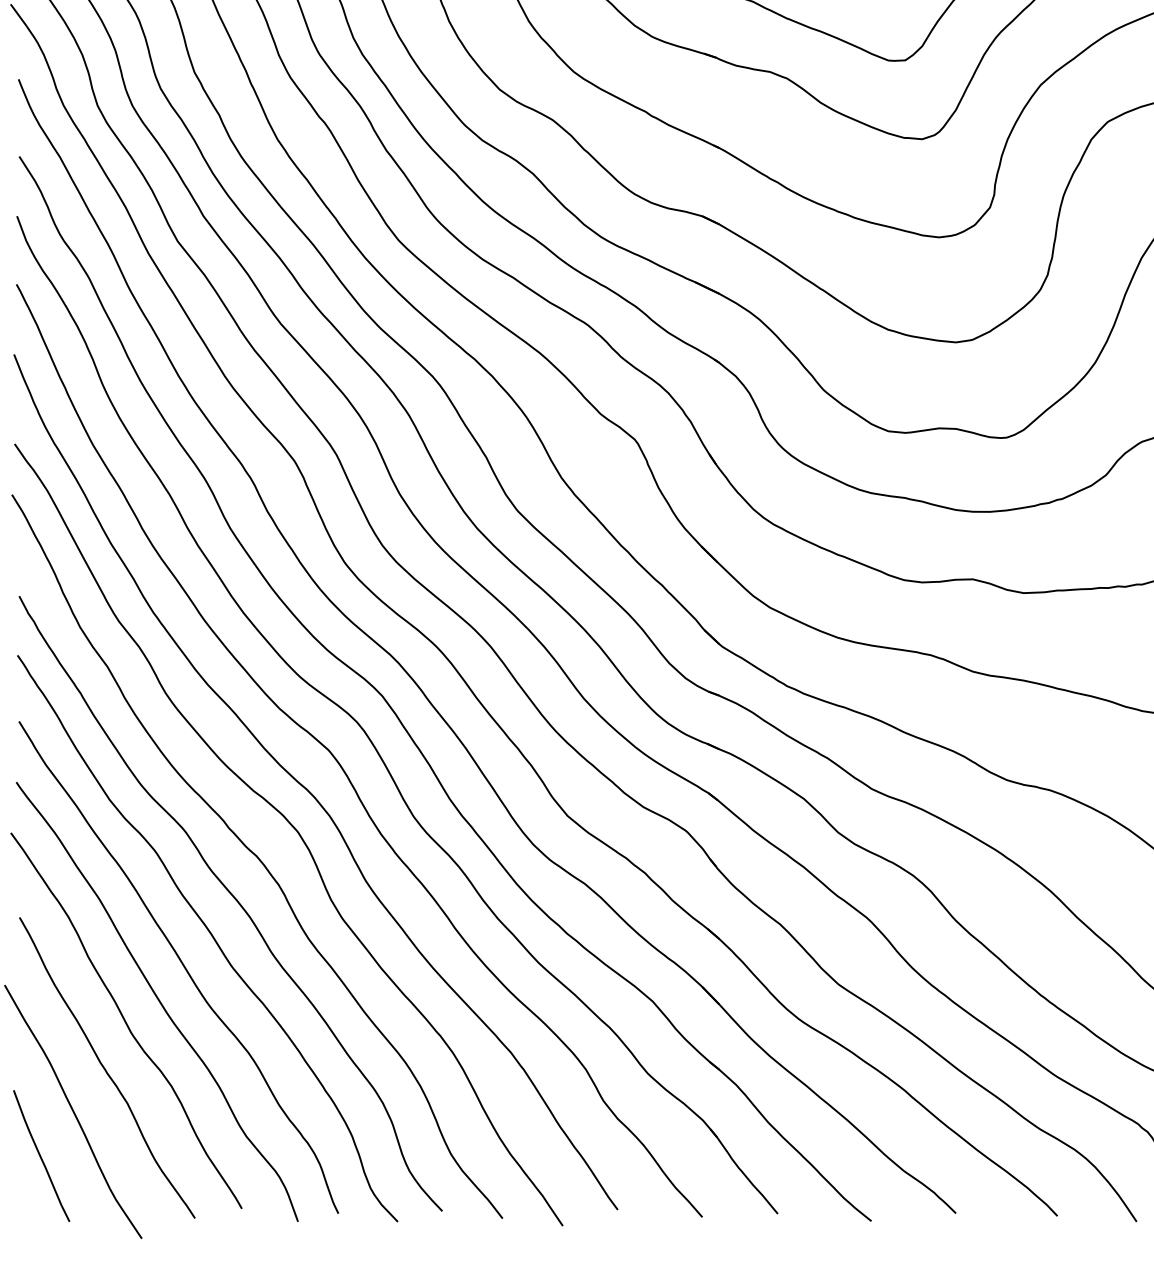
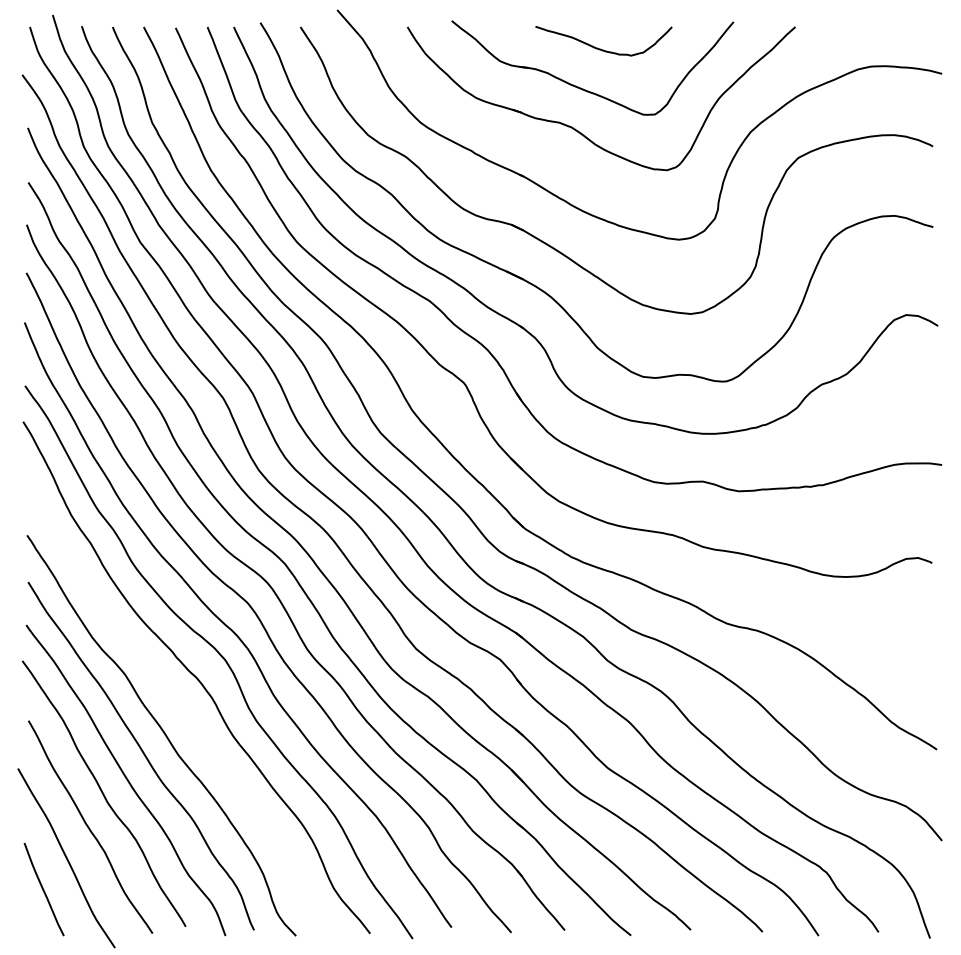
curve: (232, 898) -> (179, 707), removed

